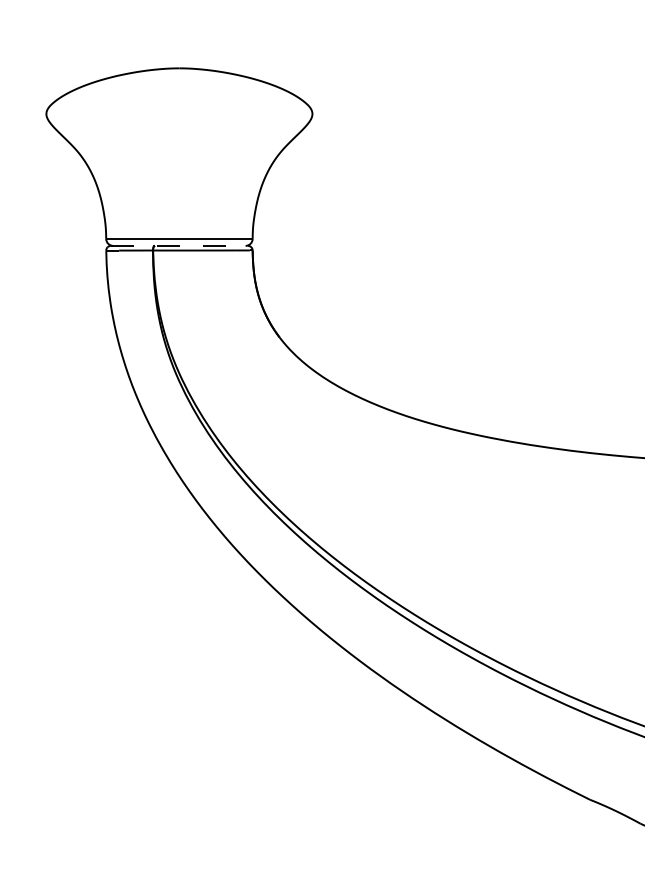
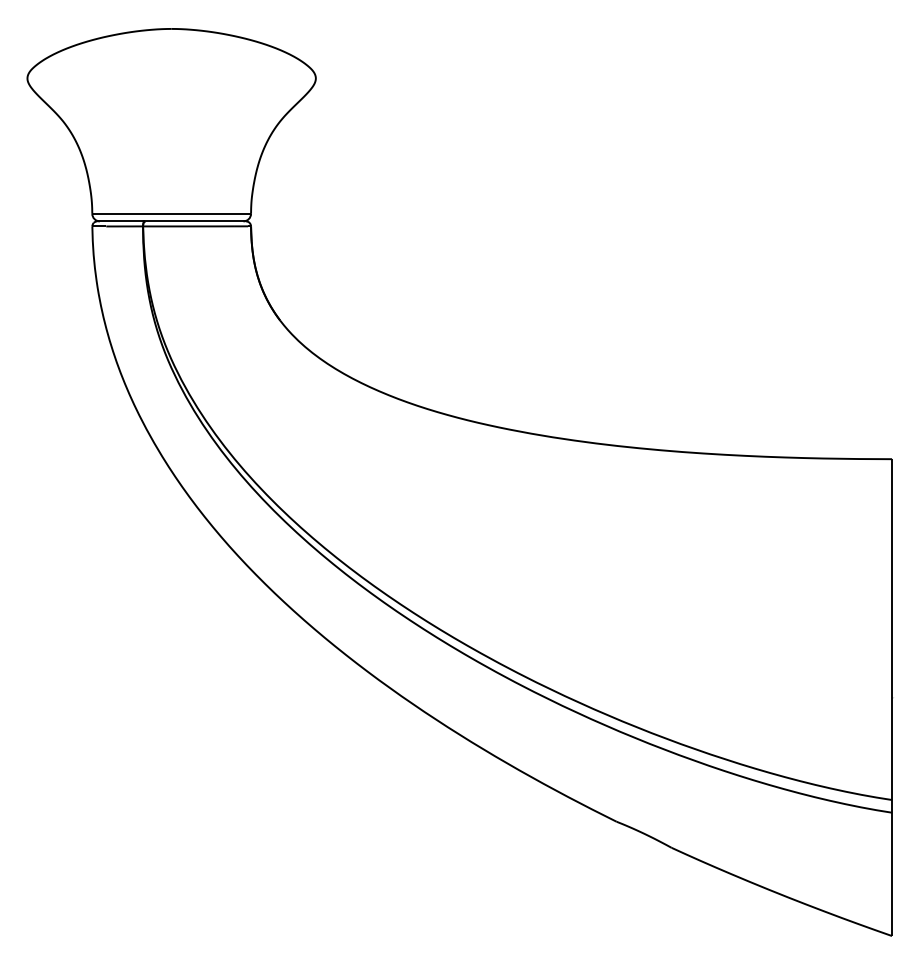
line: (180, 245) -> (172, 221), dashed -> solid

